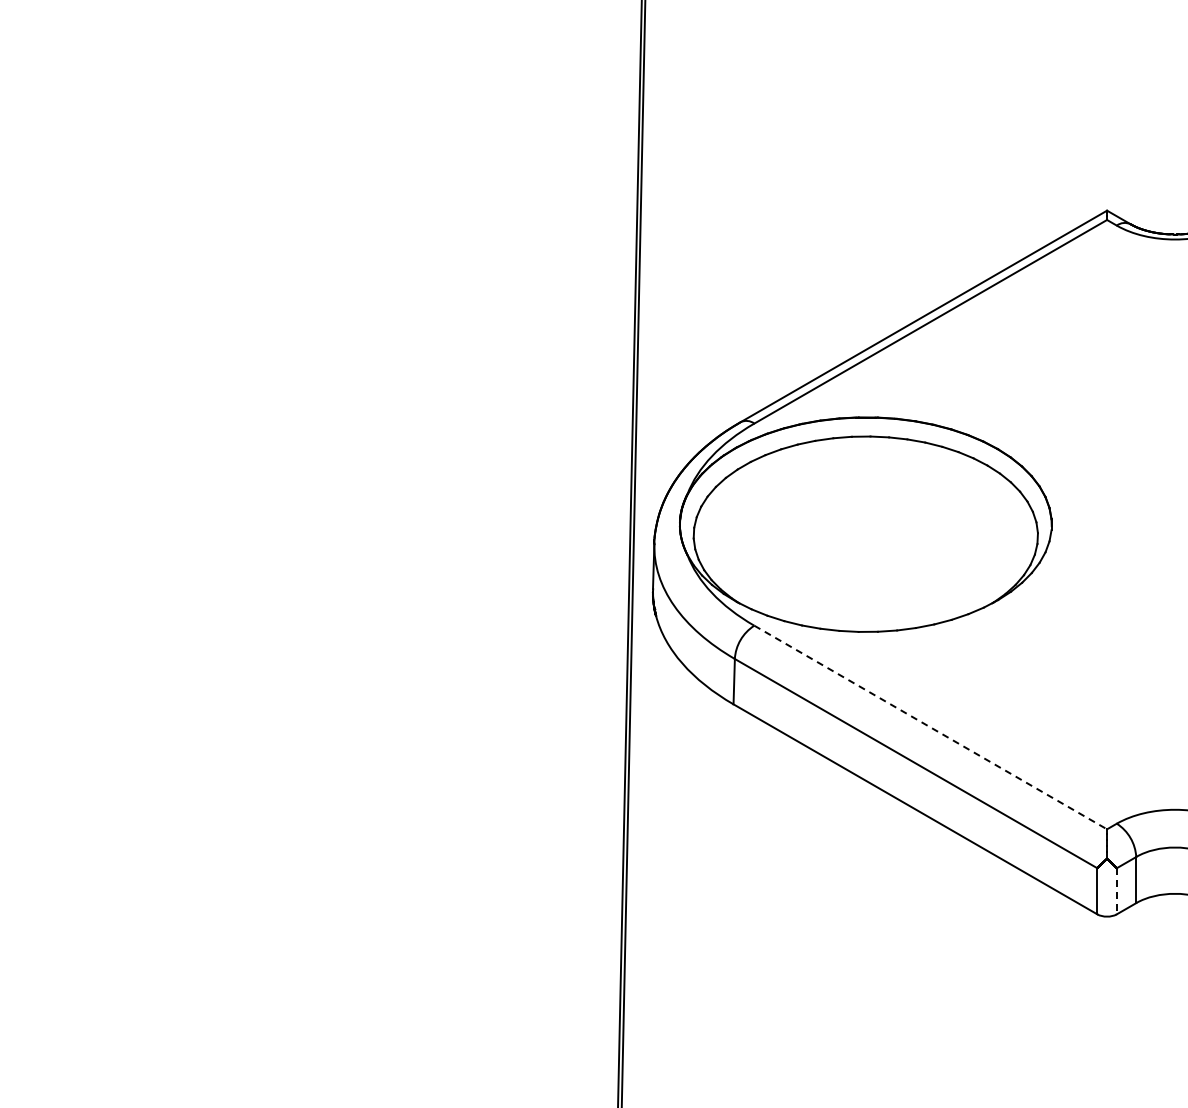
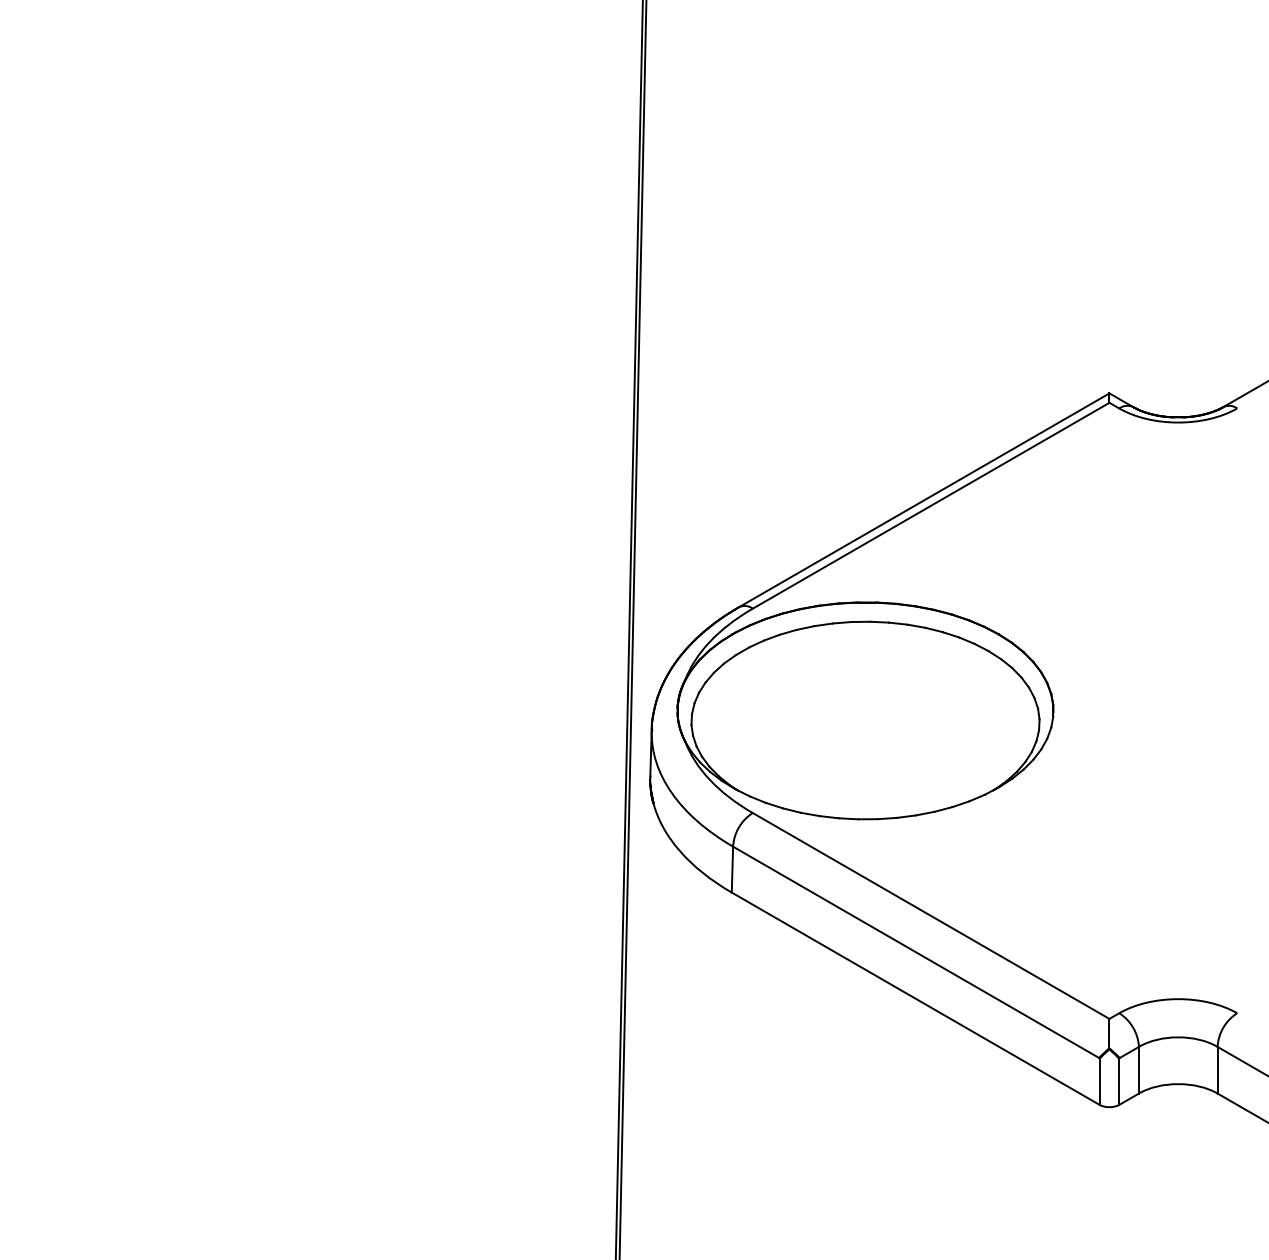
line: (931, 727) -> (931, 915), dashed -> solid
line: (1117, 892) -> (1119, 1082), dashed -> solid

